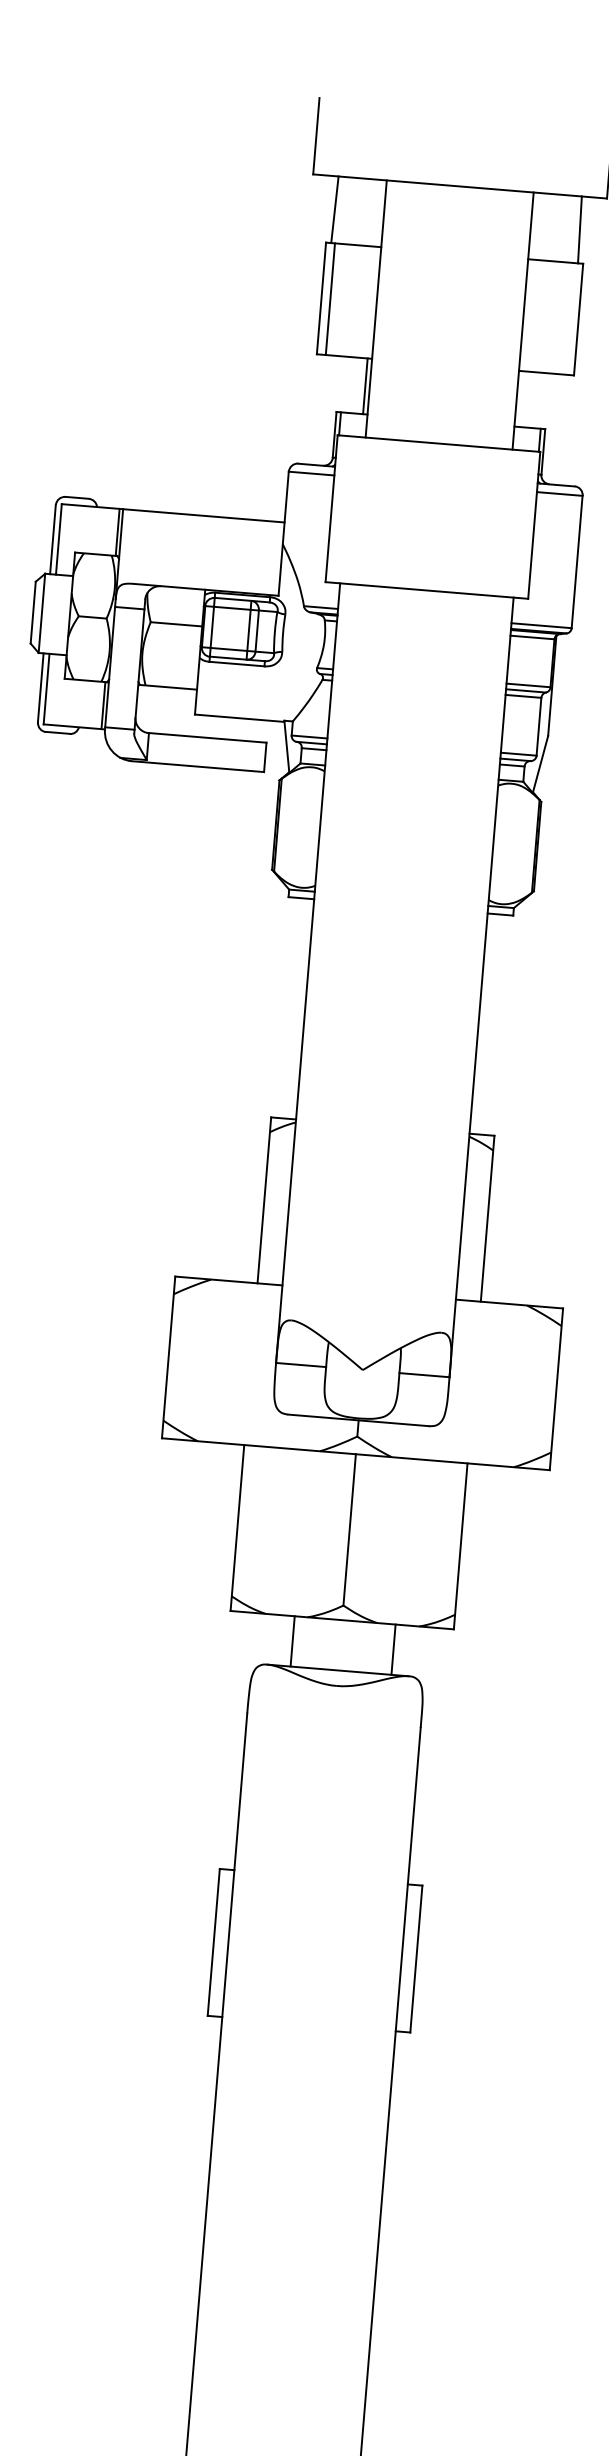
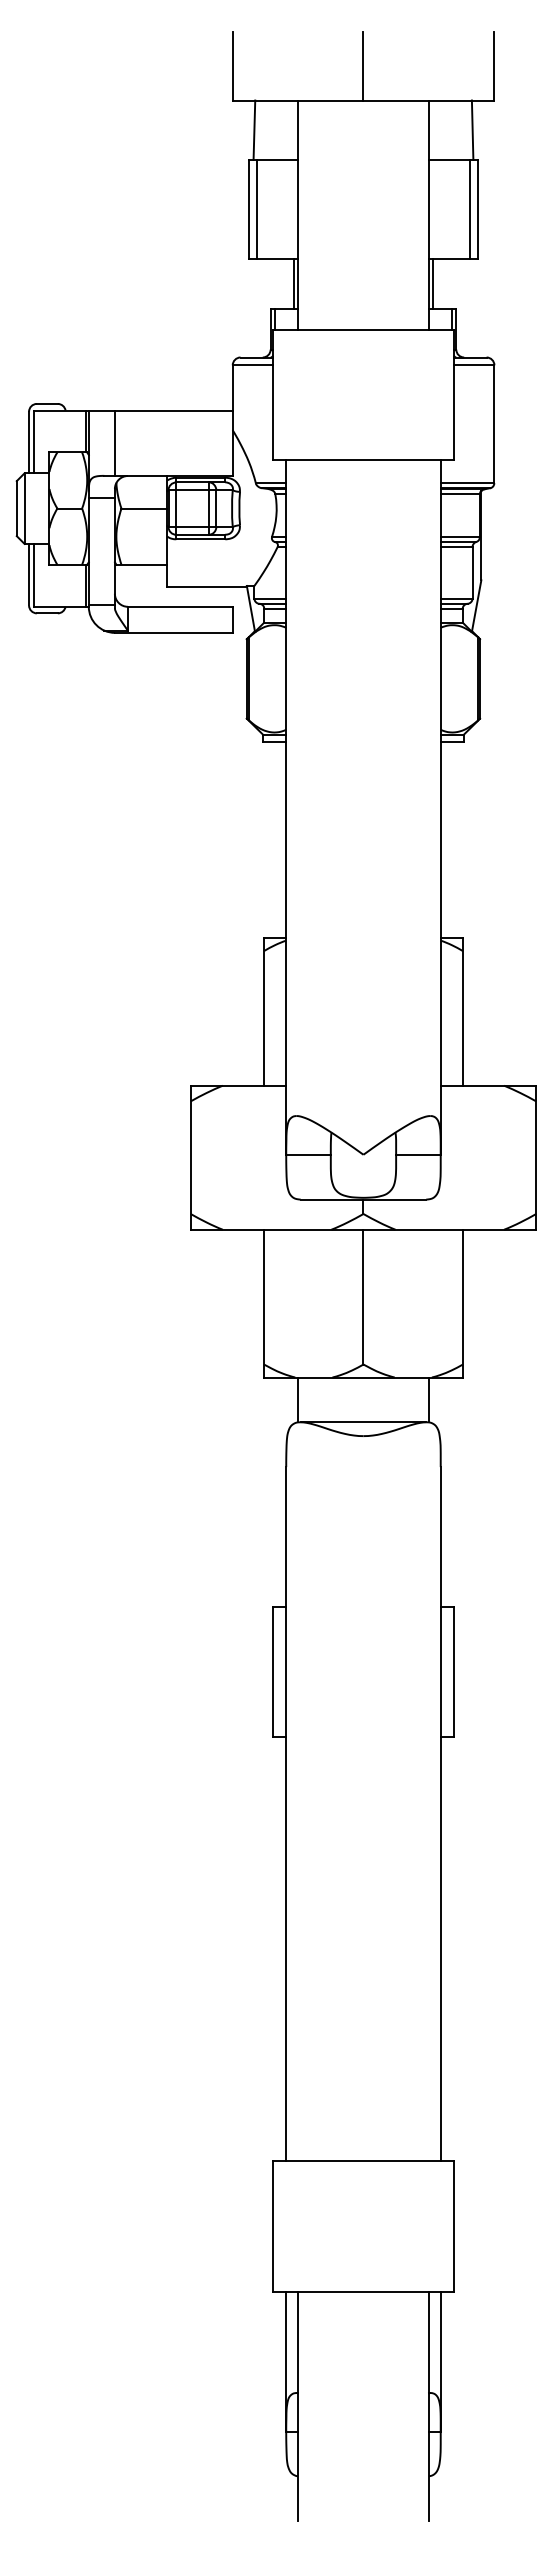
line: (463, 148) -> (363, 66), added
line: (570, 318) -> (470, 209), added
line: (520, 399) -> (432, 284), added
line: (149, 547) -> (114, 442), added
line: (293, 1640) -> (298, 1399), moved
line: (394, 1649) -> (429, 1399), moved

